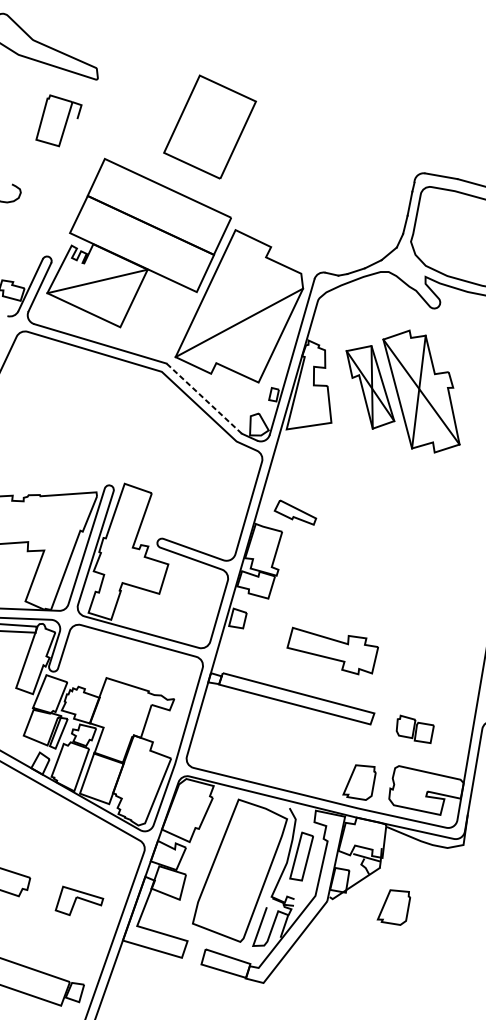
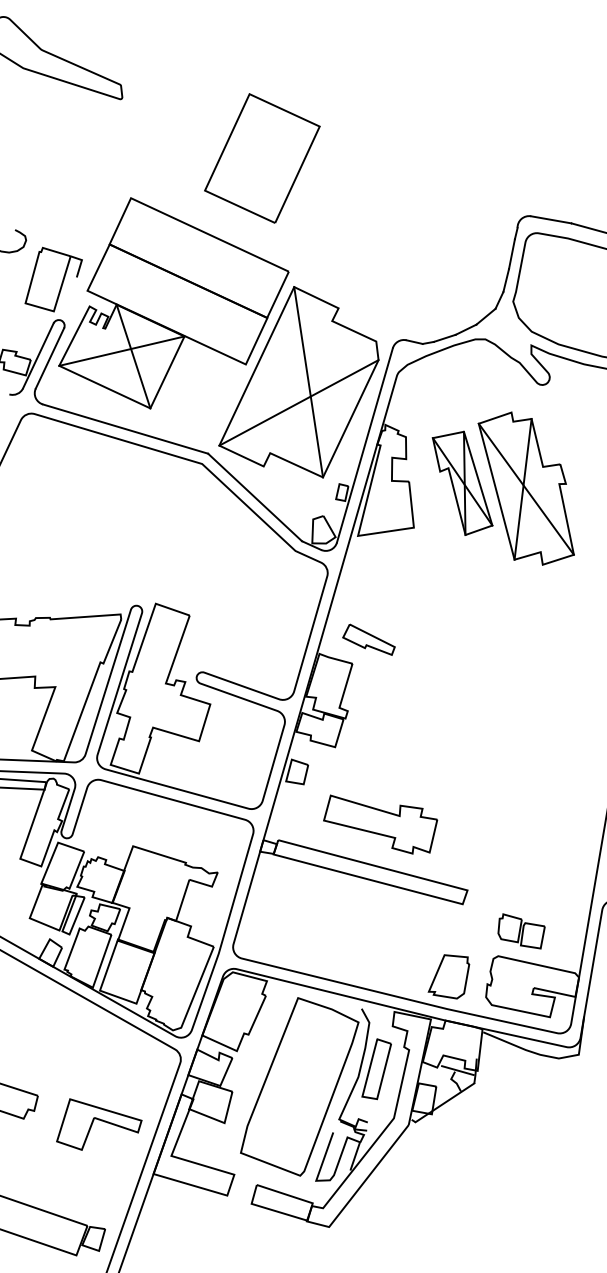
part: (58, 120) -> (53, 279), moved
line: (106, 285) -> (133, 356), added
line: (247, 306) -> (308, 382), added
line: (203, 398) -> (254, 497), dashed -> solid
part: (332, 650) -> (380, 824), moved
part: (415, 729) -> (521, 931), moved
part: (79, 900) -> (99, 1124), size x1.43
part: (393, 907) -> (491, 1132), removed

